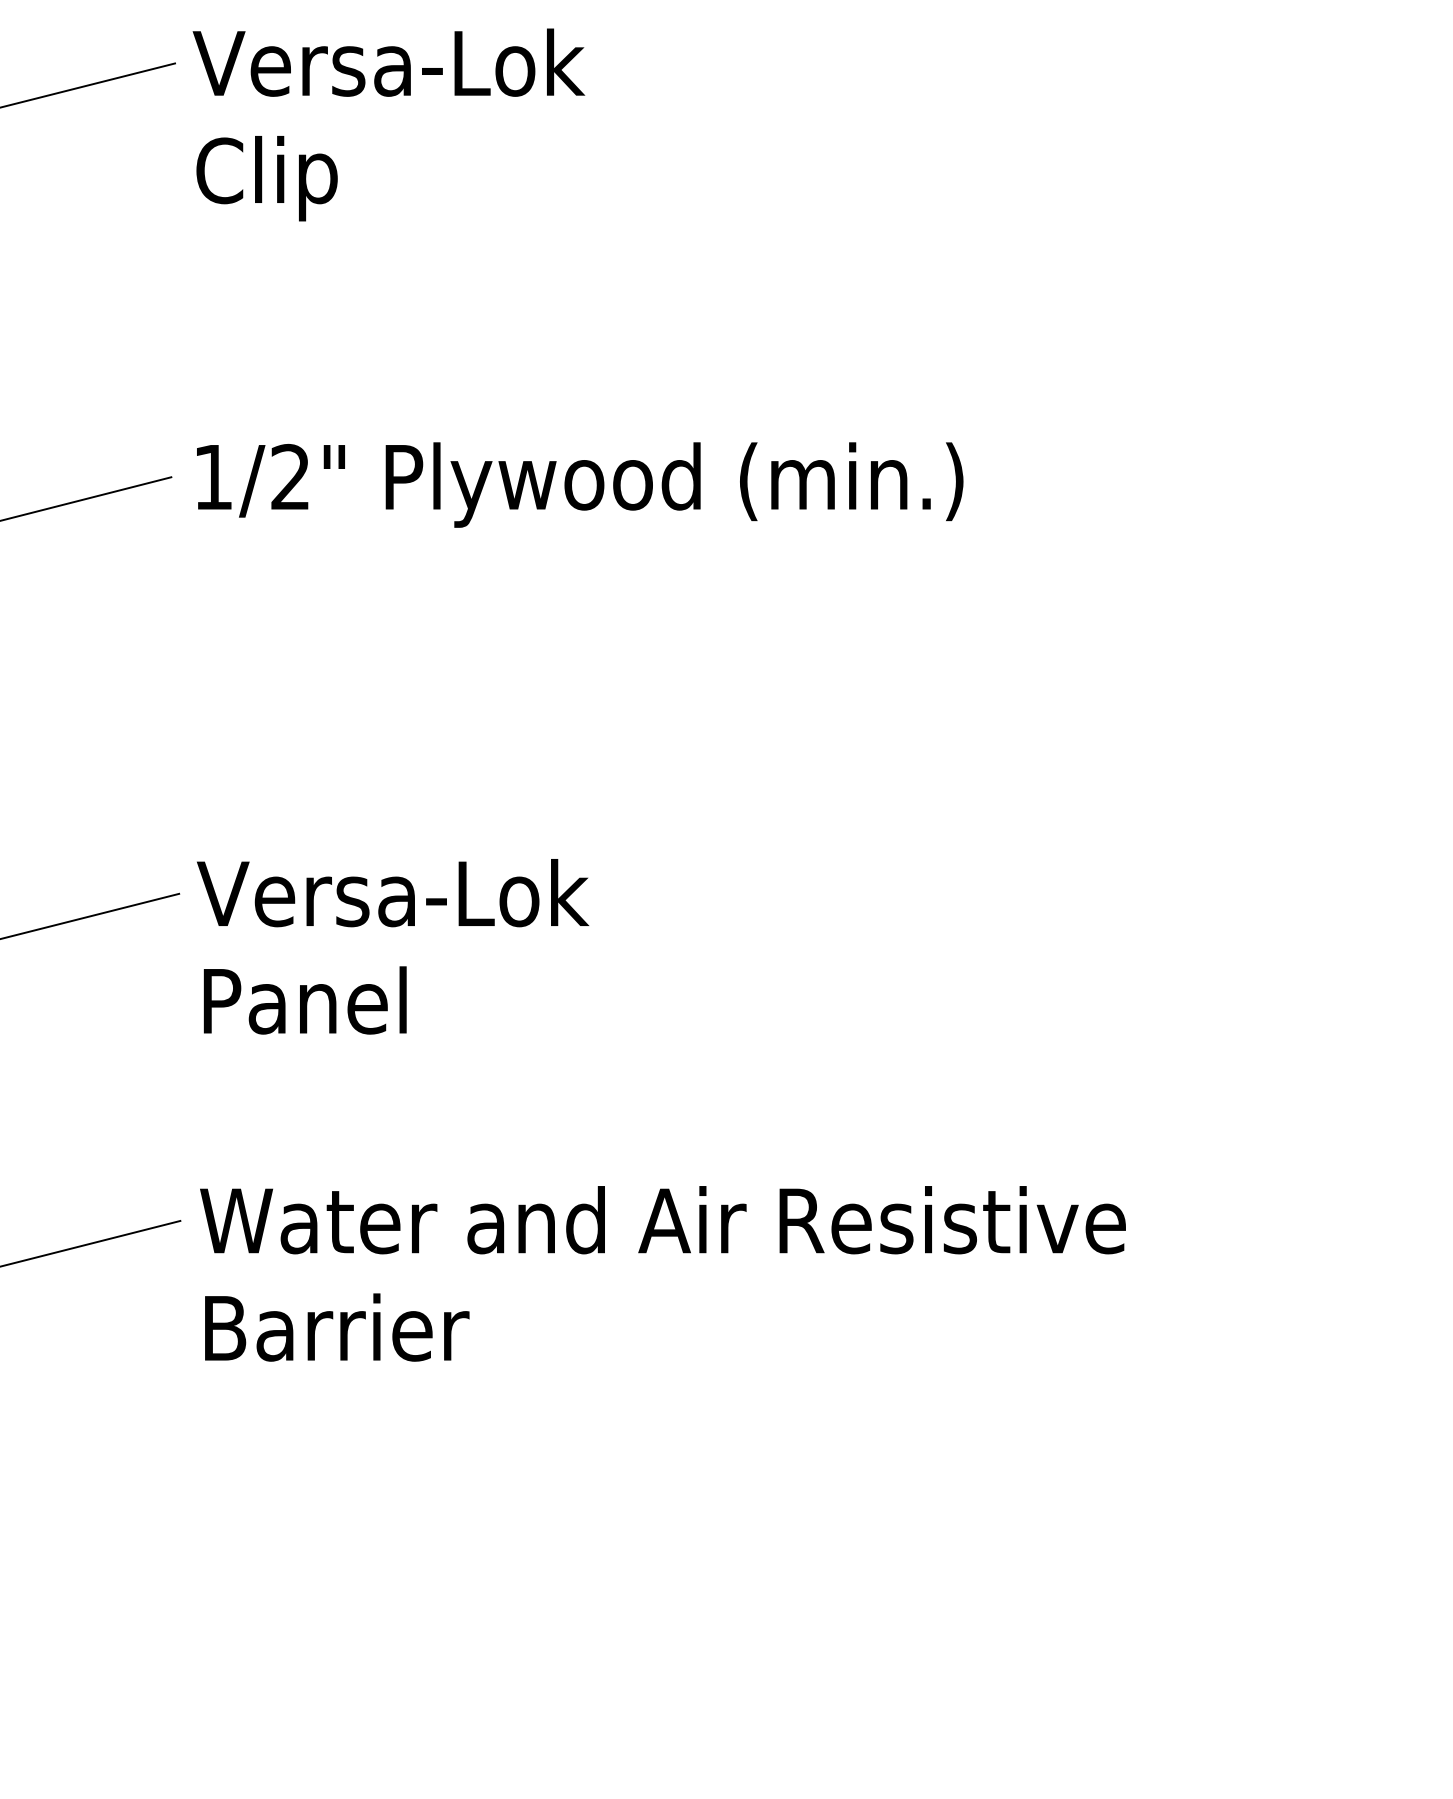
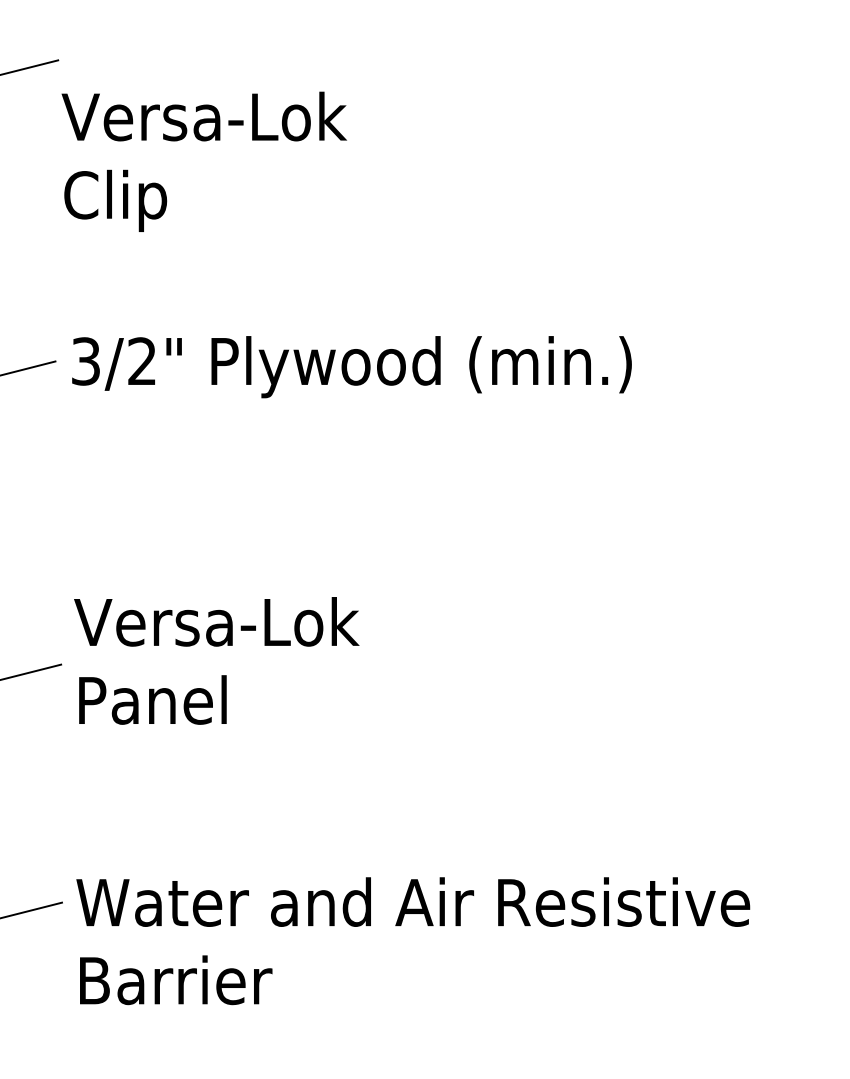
text: (388, 124) -> (204, 161), moved
text: (213, 476) -> (86, 360), 1/2" -> 3/2"
text: (393, 946) -> (217, 660), moved

